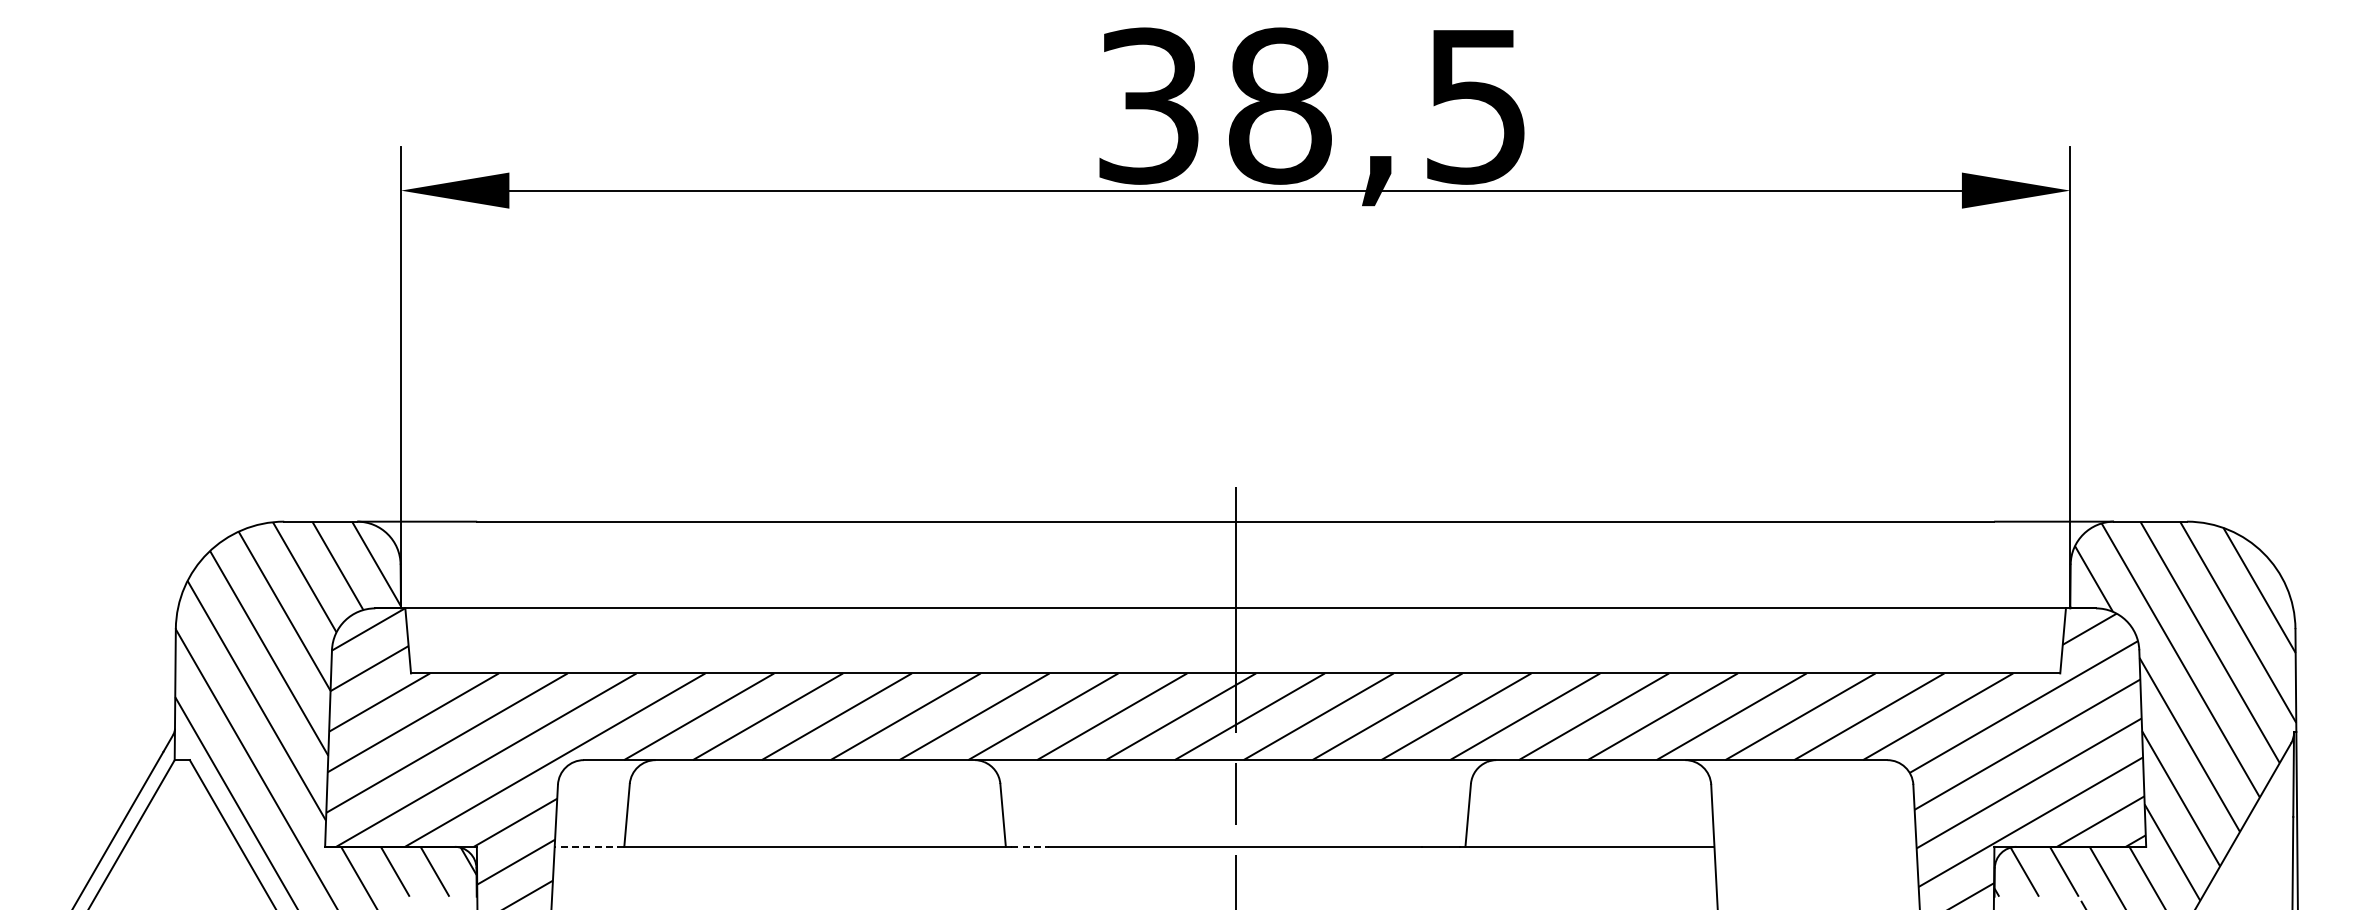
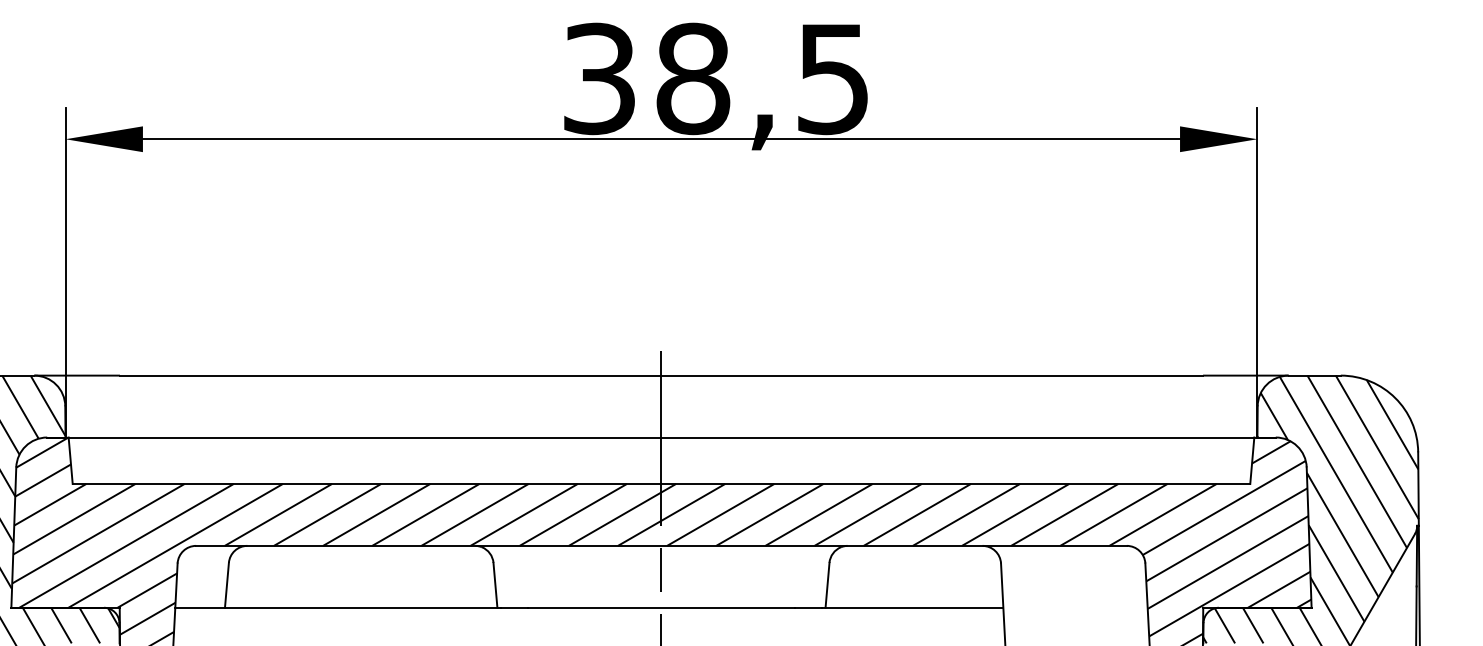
line: (589, 846) -> (200, 607), dashed -> solid
line: (1030, 846) -> (515, 607), dashed -> solid

